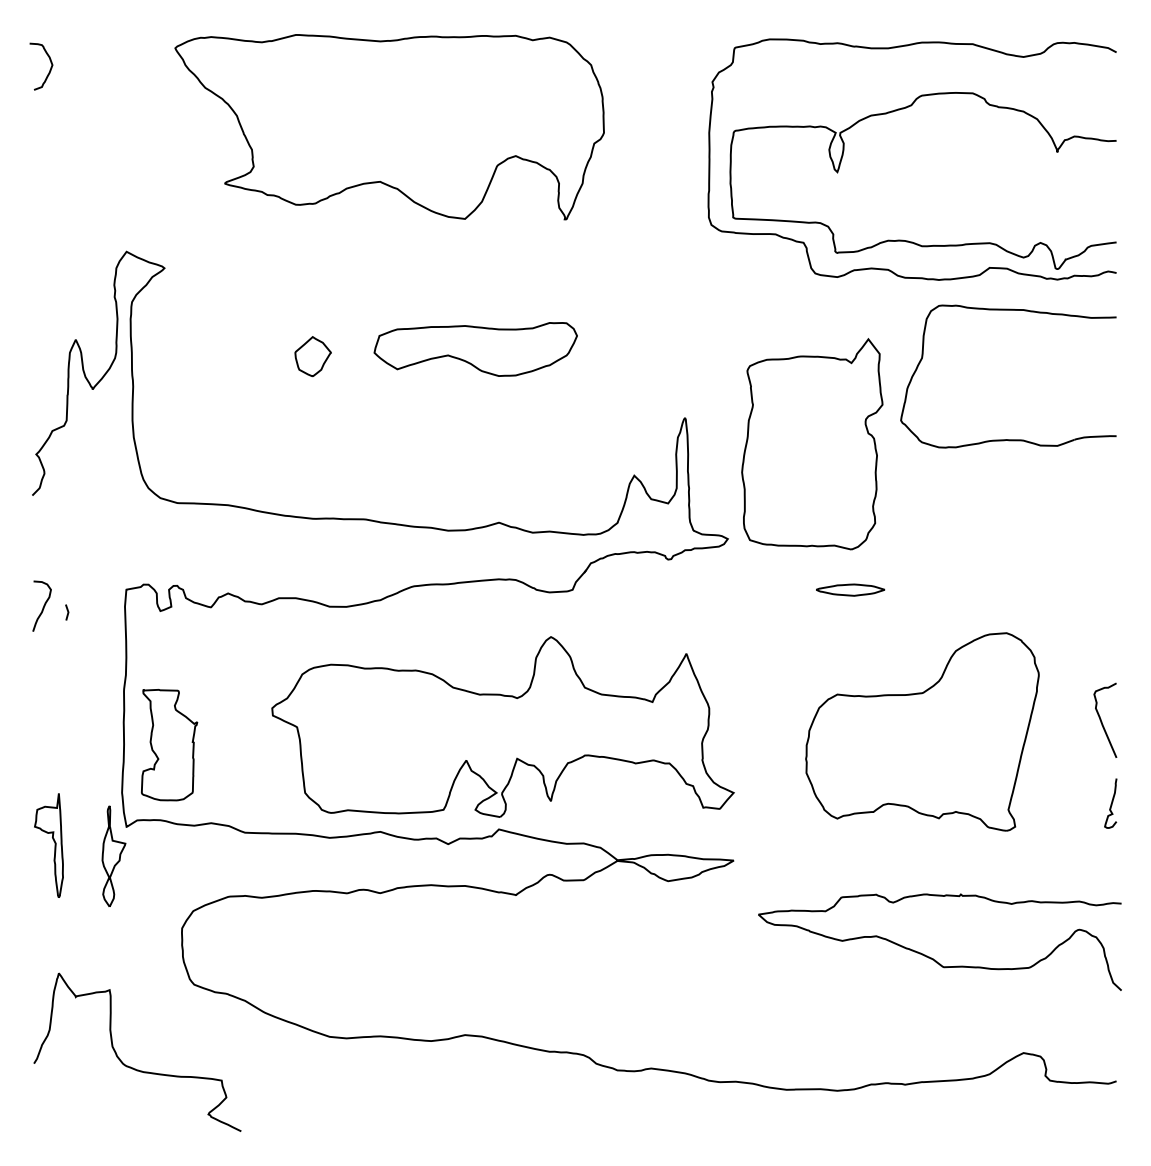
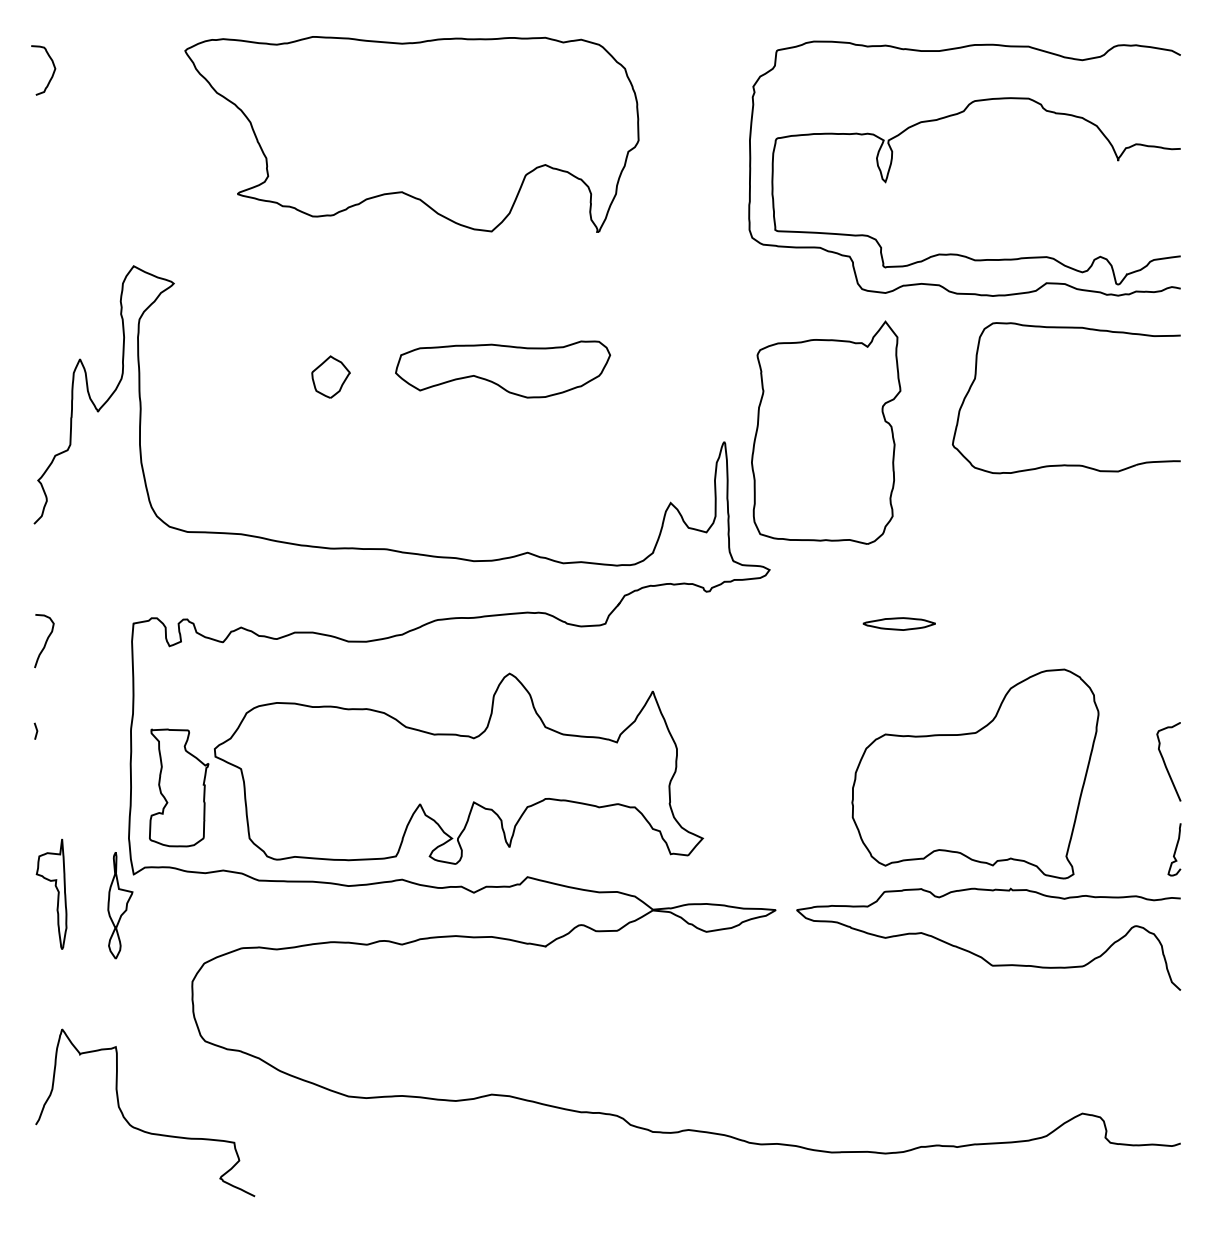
part: (812, 444) -> (826, 433), moved
line: (67, 612) -> (36, 731), moved
part: (502, 726) -> (458, 768), moved
curve: (931, 957) -> (979, 955), moved

